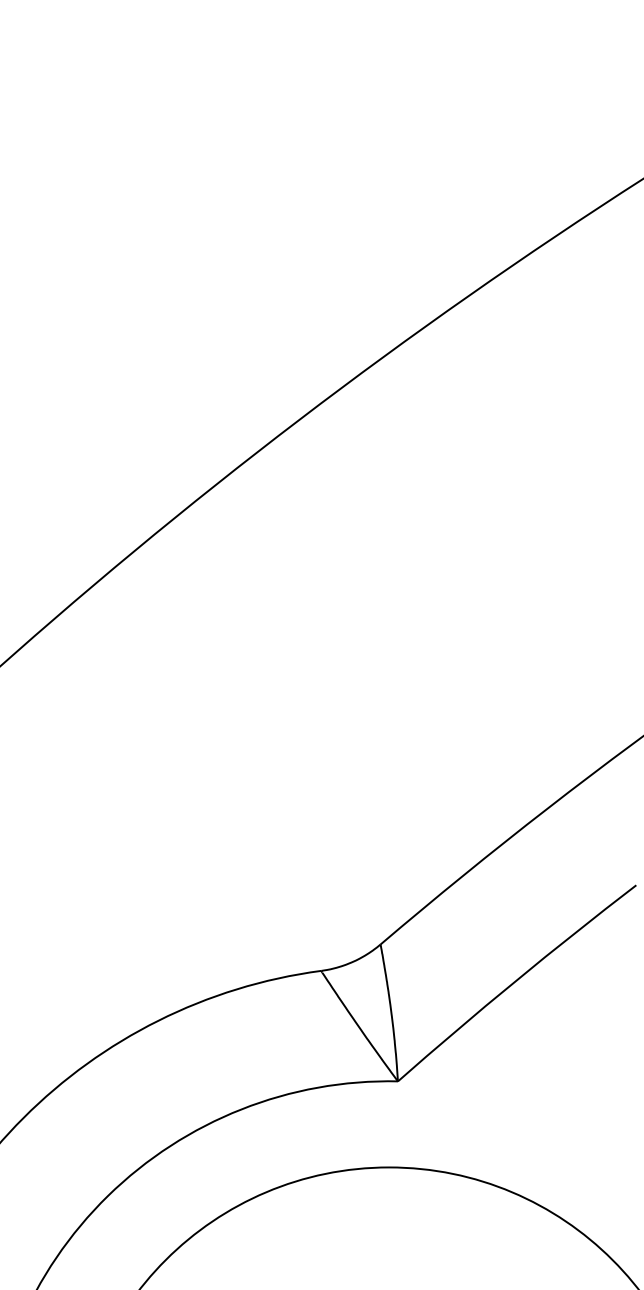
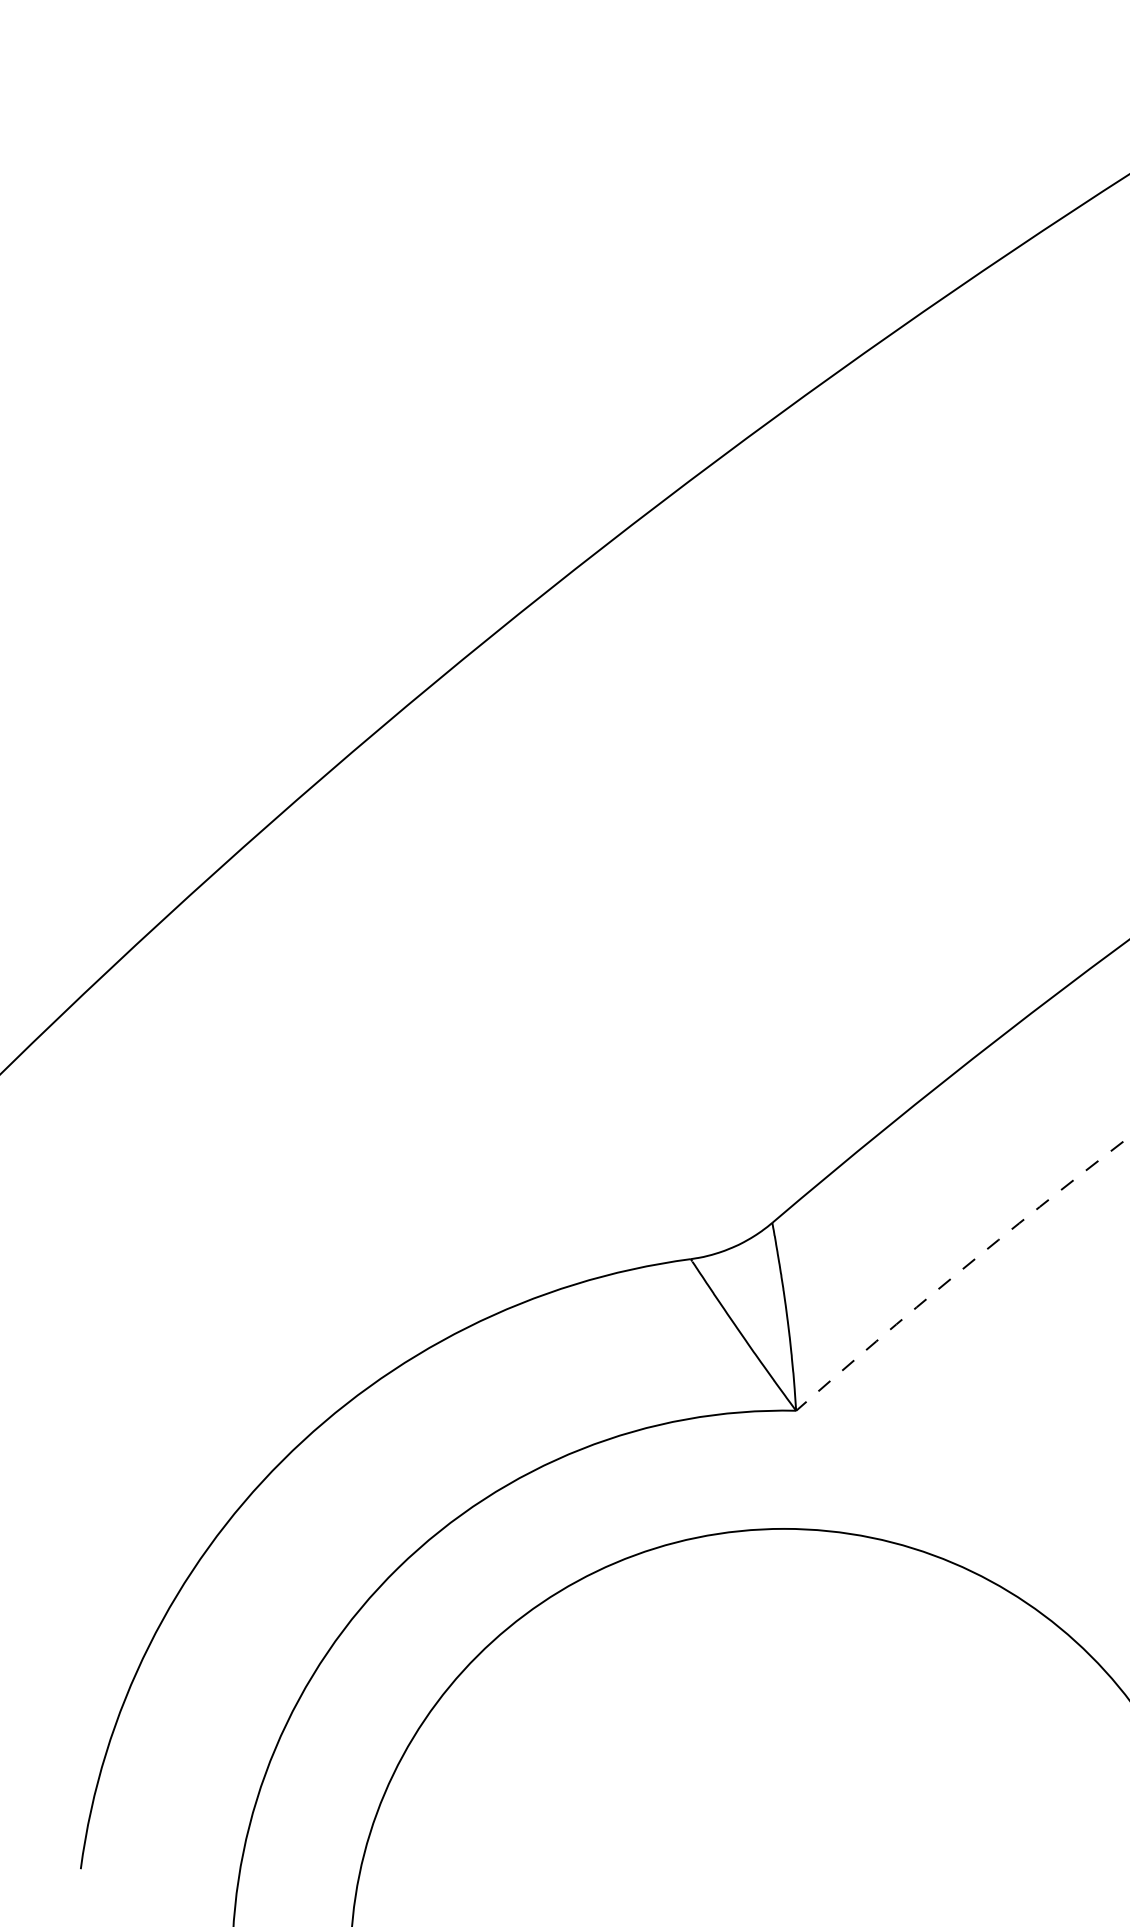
arc: (515, 981) -> (957, 1273), solid -> dashed

